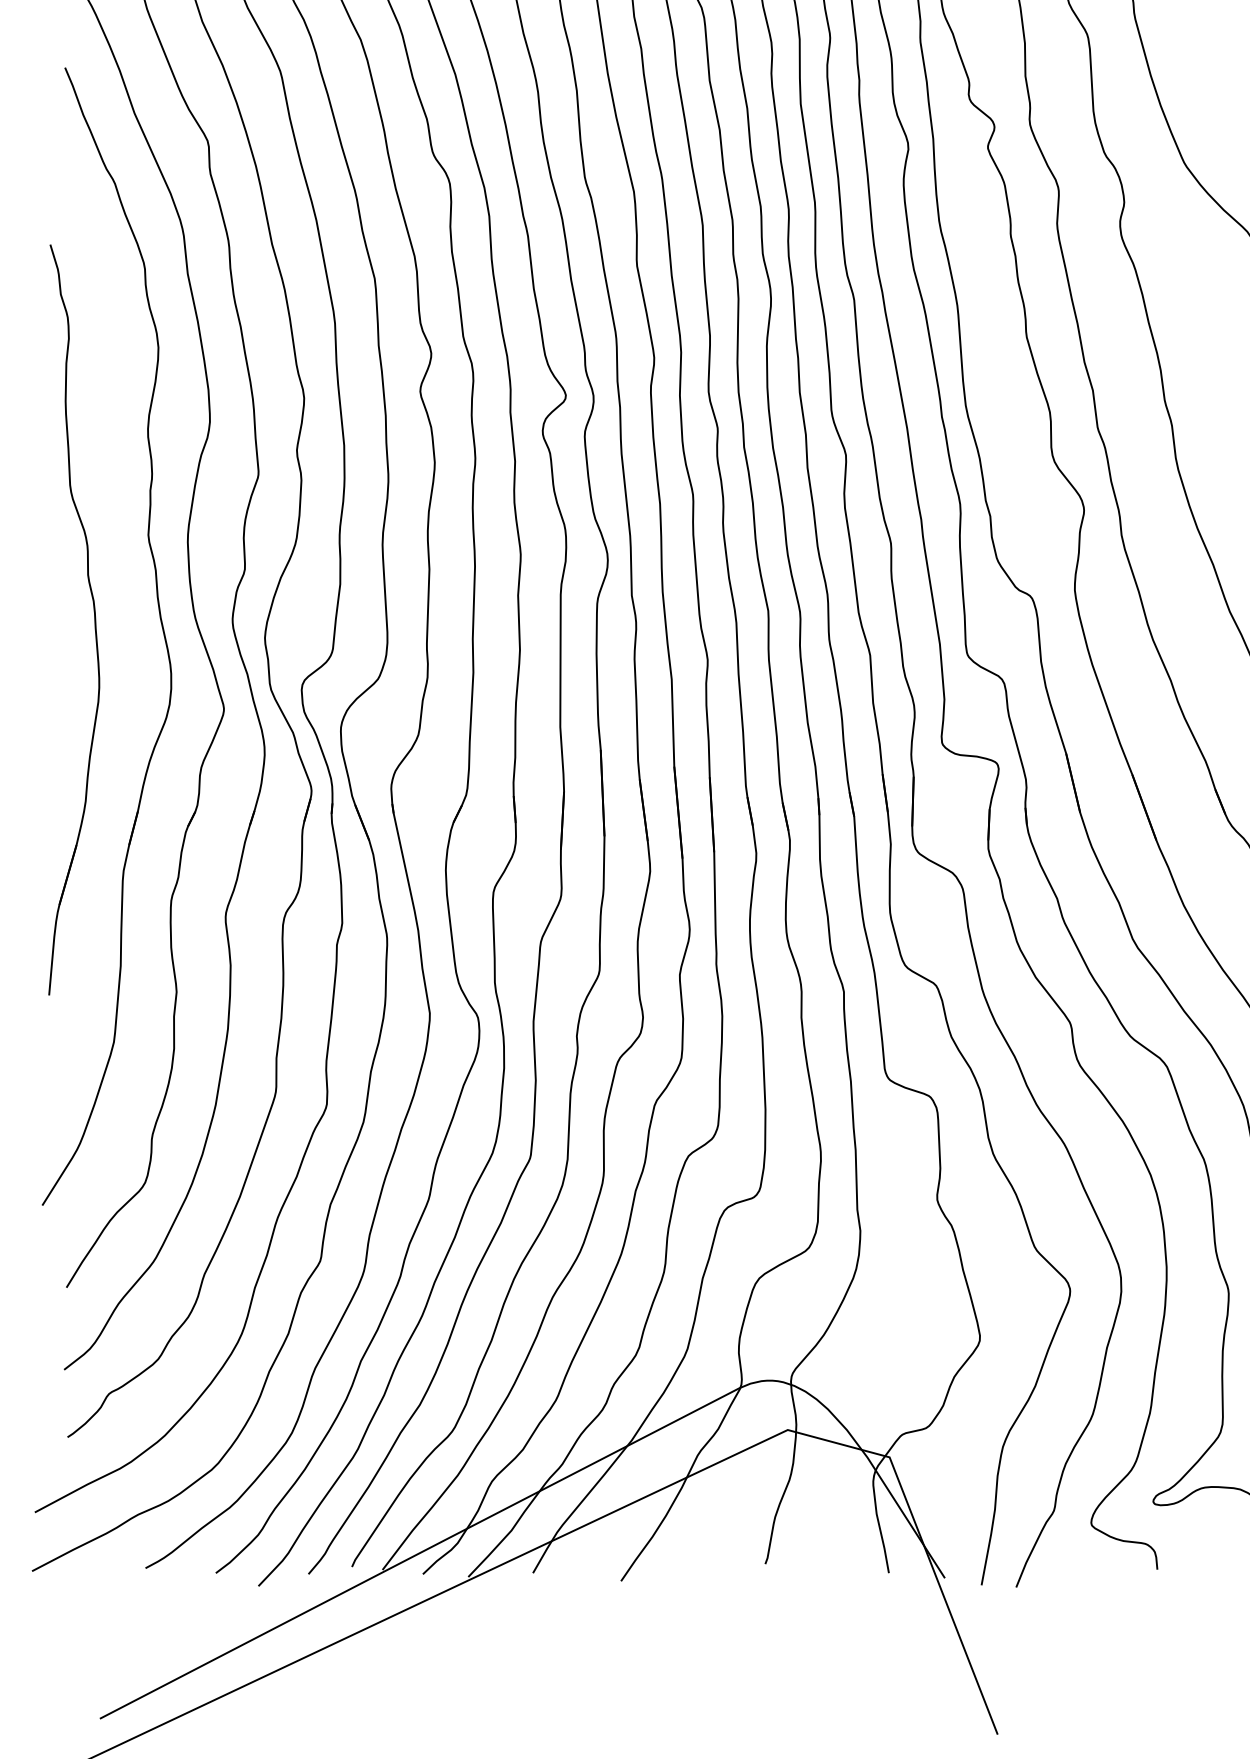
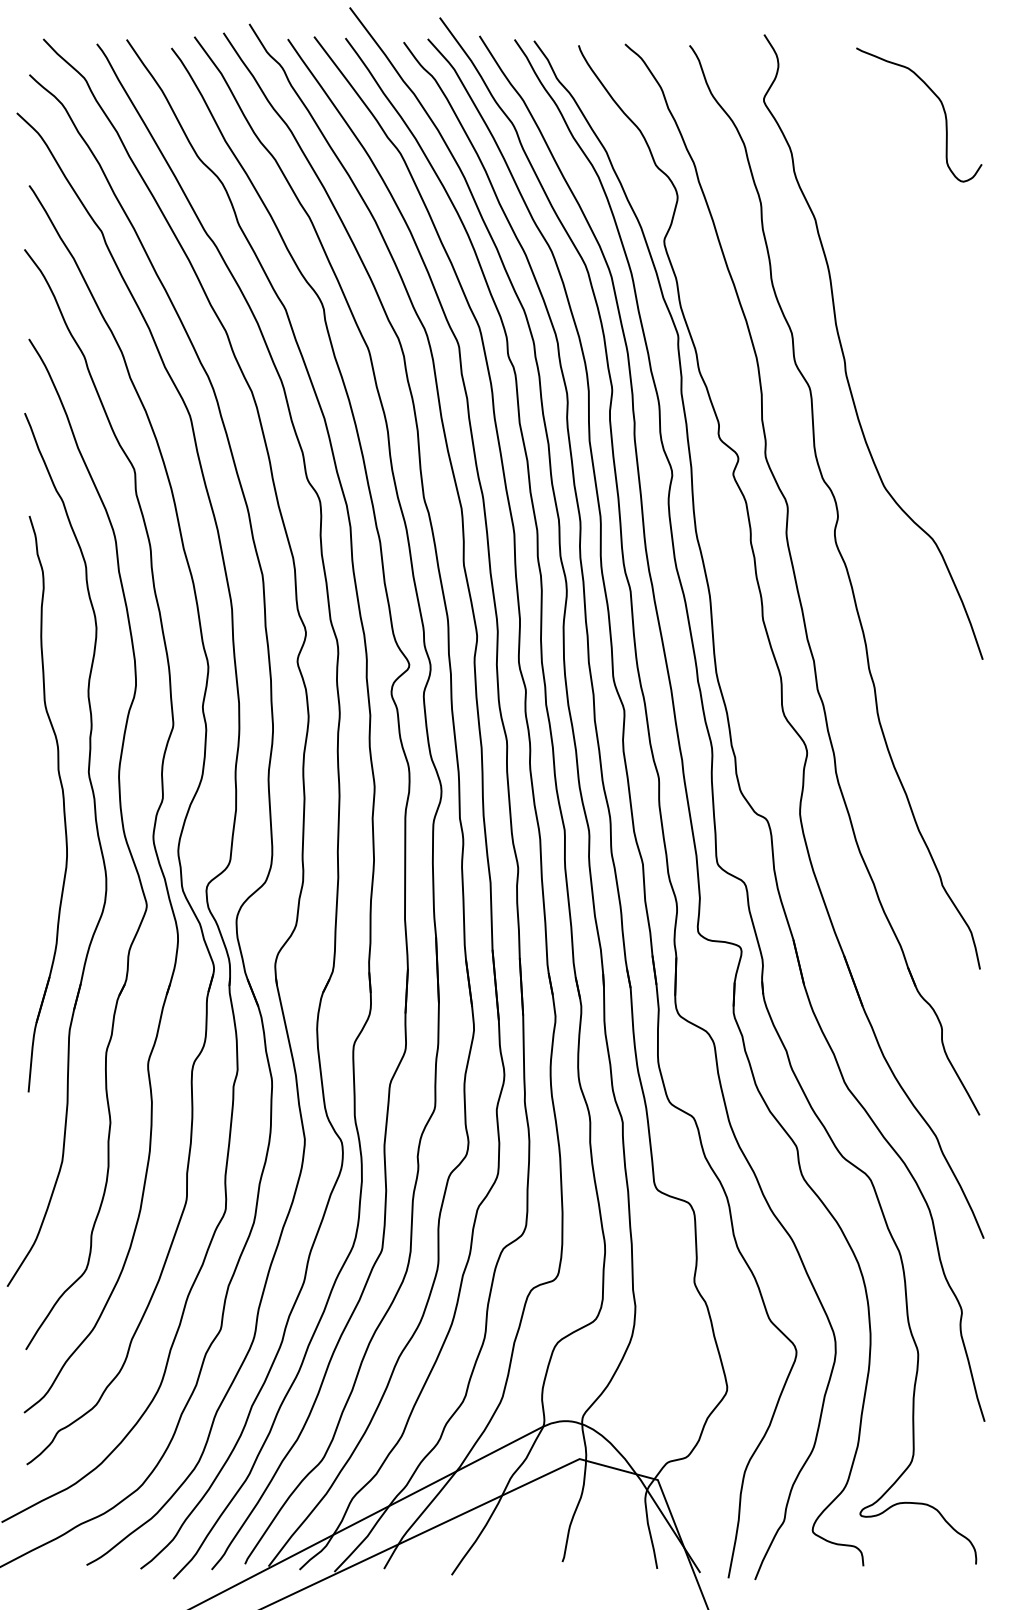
part: (93, 615) -> (62, 800), moved

